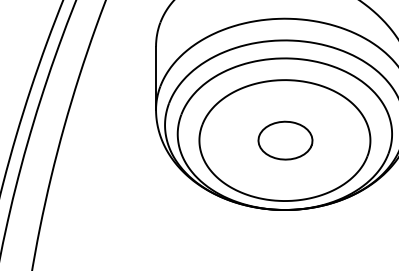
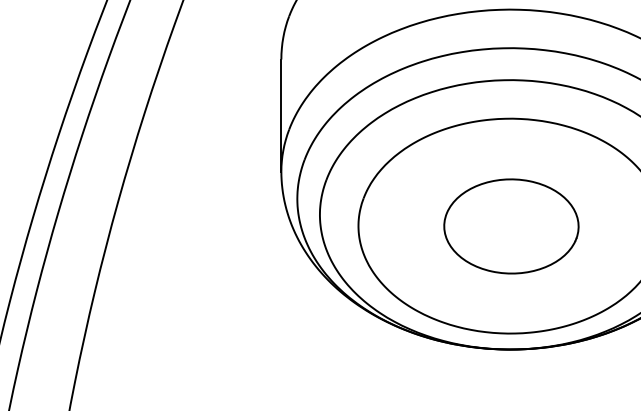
part: (285, 140) -> (511, 226), size x1.4

